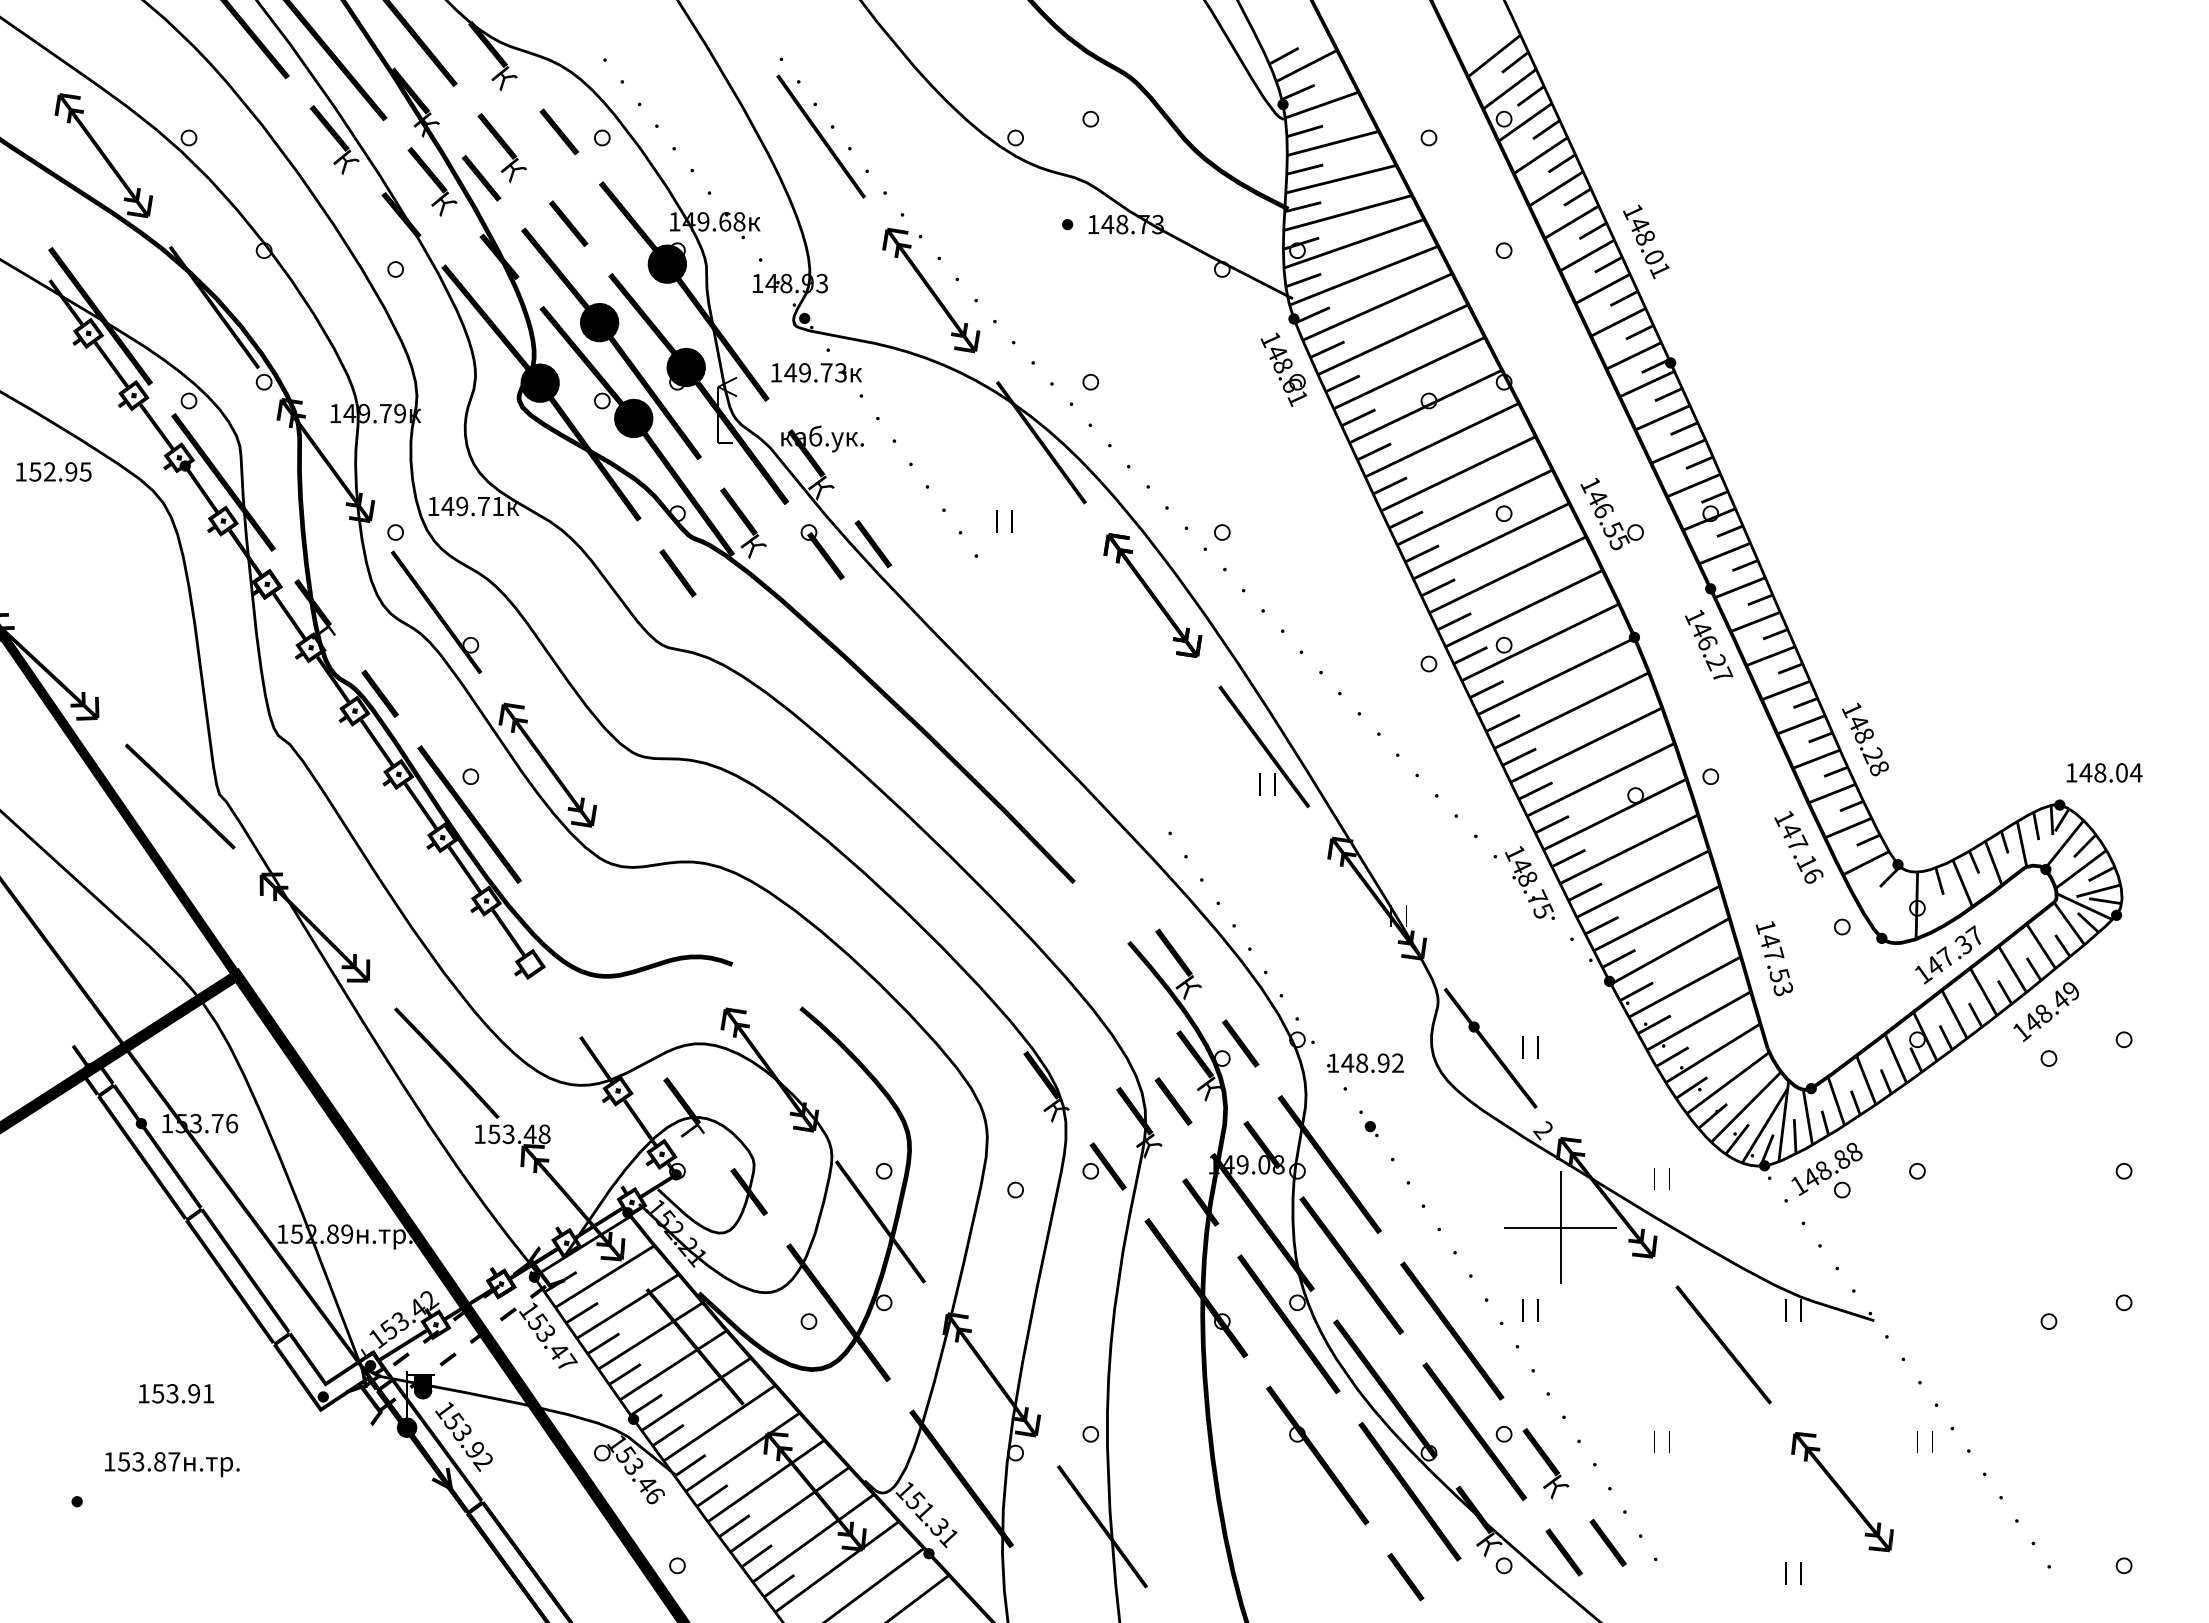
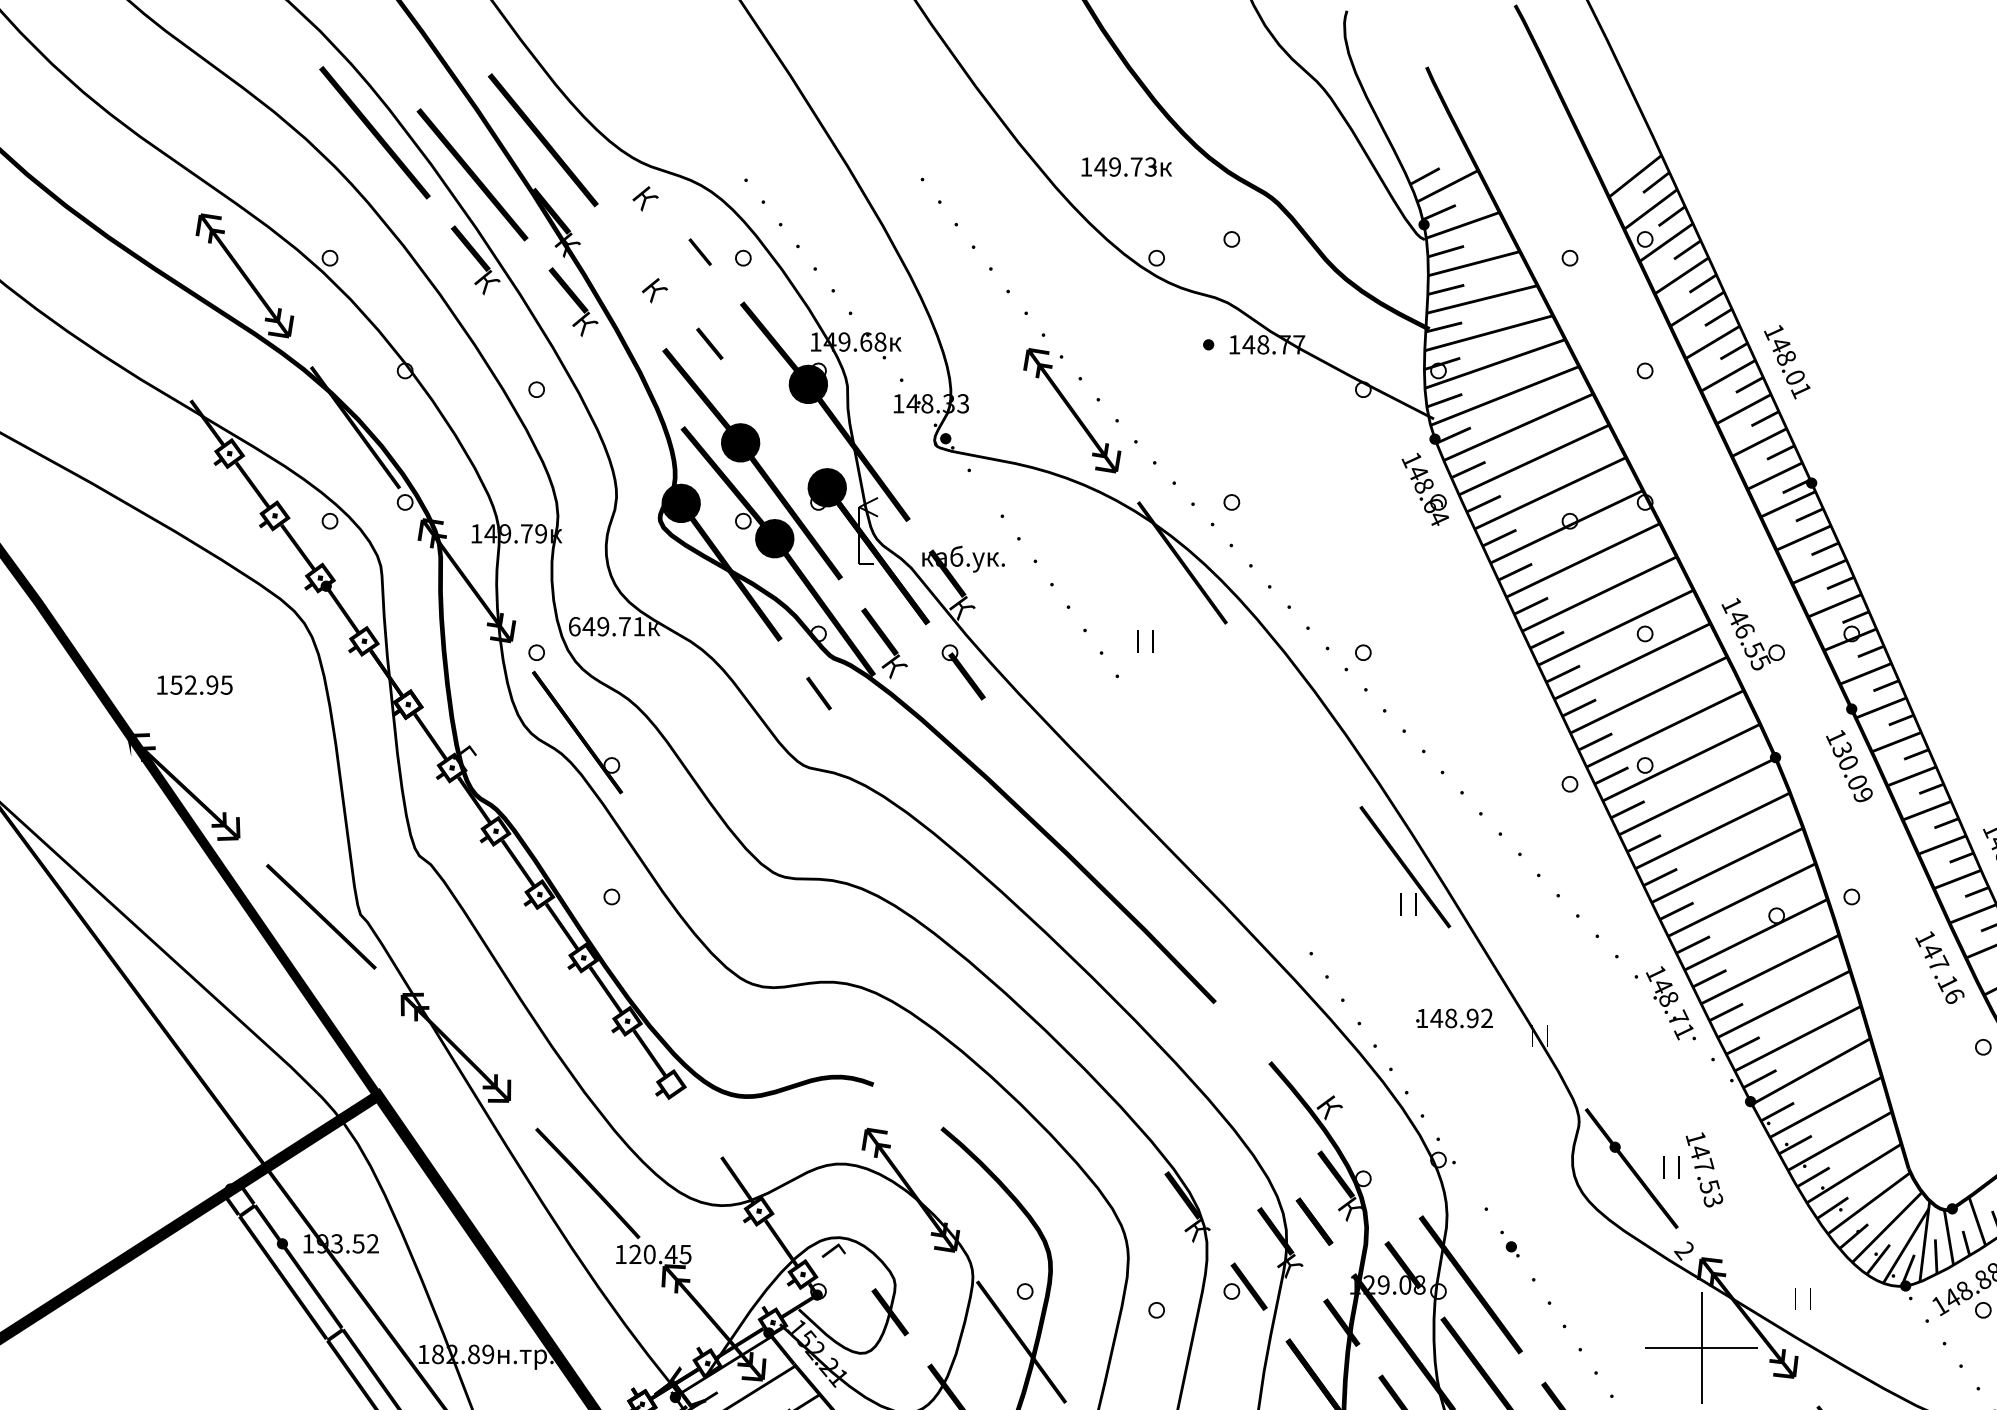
fill: (488, 44) -> (629, 164), removed
part: (558, 131) -> (699, 251), size x0.6
fill: (497, 136) -> (638, 256), removed
fill: (821, 136) -> (962, 256), removed
fill: (481, 177) -> (622, 297), removed
fill: (401, 214) -> (542, 334), removed
part: (568, 223) -> (709, 343), size x0.7
text: (1158, 224) -> (1299, 344), 148.73 -> 148.77
fill: (499, 256) -> (640, 376), removed
text: (807, 283) -> (948, 403), 148.93 -> 148.33
fill: (100, 316) -> (241, 436), removed
fill: (648, 320) -> (789, 440), removed
fill: (491, 324) -> (632, 444), removed
text: (816, 372) -> (1126, 166), moved
text: (1297, 398) -> (1438, 518), 148.61 -> 148.64
text: (53, 471) -> (194, 684), moved
fill: (223, 482) -> (364, 602), removed
text: (433, 506) -> (574, 626), 149.71 -> 649.71
fill: (873, 543) -> (1014, 663), removed
part: (677, 573) -> (818, 693), size x0.7
part: (1152, 595) -> (1293, 715), removed
fill: (313, 602) -> (454, 722), removed
text: (1712, 651) -> (1853, 771), 146.27 -> 130.09
fill: (380, 693) -> (521, 813), removed
fill: (547, 764) -> (688, 884), removed
fill: (469, 814) -> (610, 934), removed
fill: (1377, 898) -> (1518, 1018), removed
text: (1543, 911) -> (1684, 1031), 148.75 -> 148.71
fill: (1173, 952) -> (1314, 1072), removed
text: (1773, 958) -> (1703, 1169), moved
fill: (1240, 1043) -> (1381, 1163), removed
fill: (81, 1056) -> (222, 1176), removed
text: (1365, 1062) -> (1454, 1017), moved
fill: (682, 1101) -> (823, 1221), removed
text: (206, 1123) -> (347, 1243), 153.76 -> 193.52
text: (519, 1134) -> (660, 1254), 153.48 -> 120.45
text: (1228, 1164) -> (1369, 1284), 149.08 -> 129.08
text: (296, 1233) -> (437, 1353), 152.89 -> 182.89

